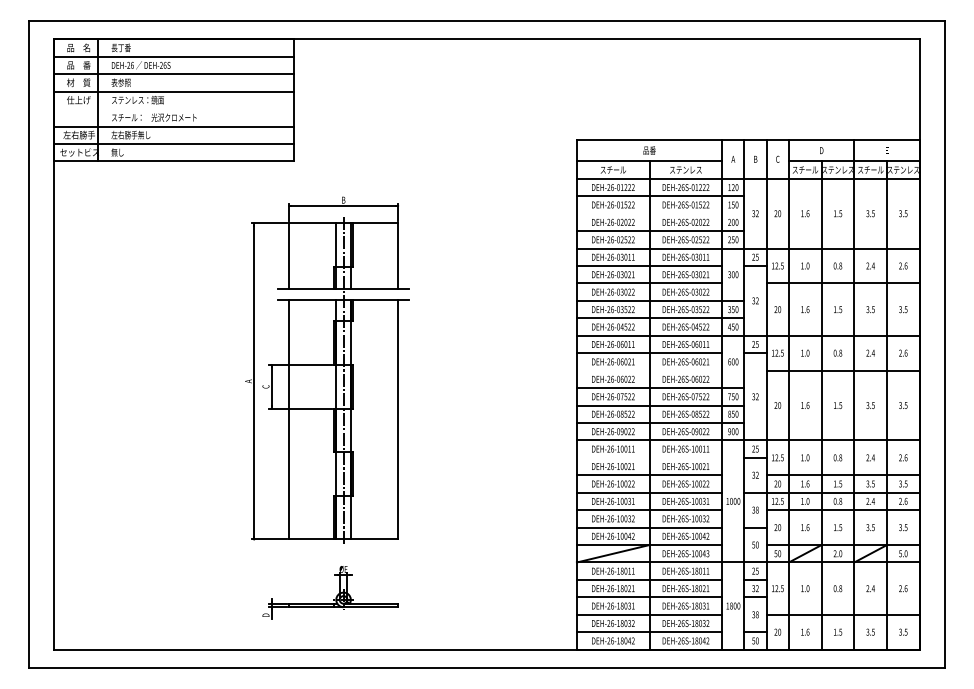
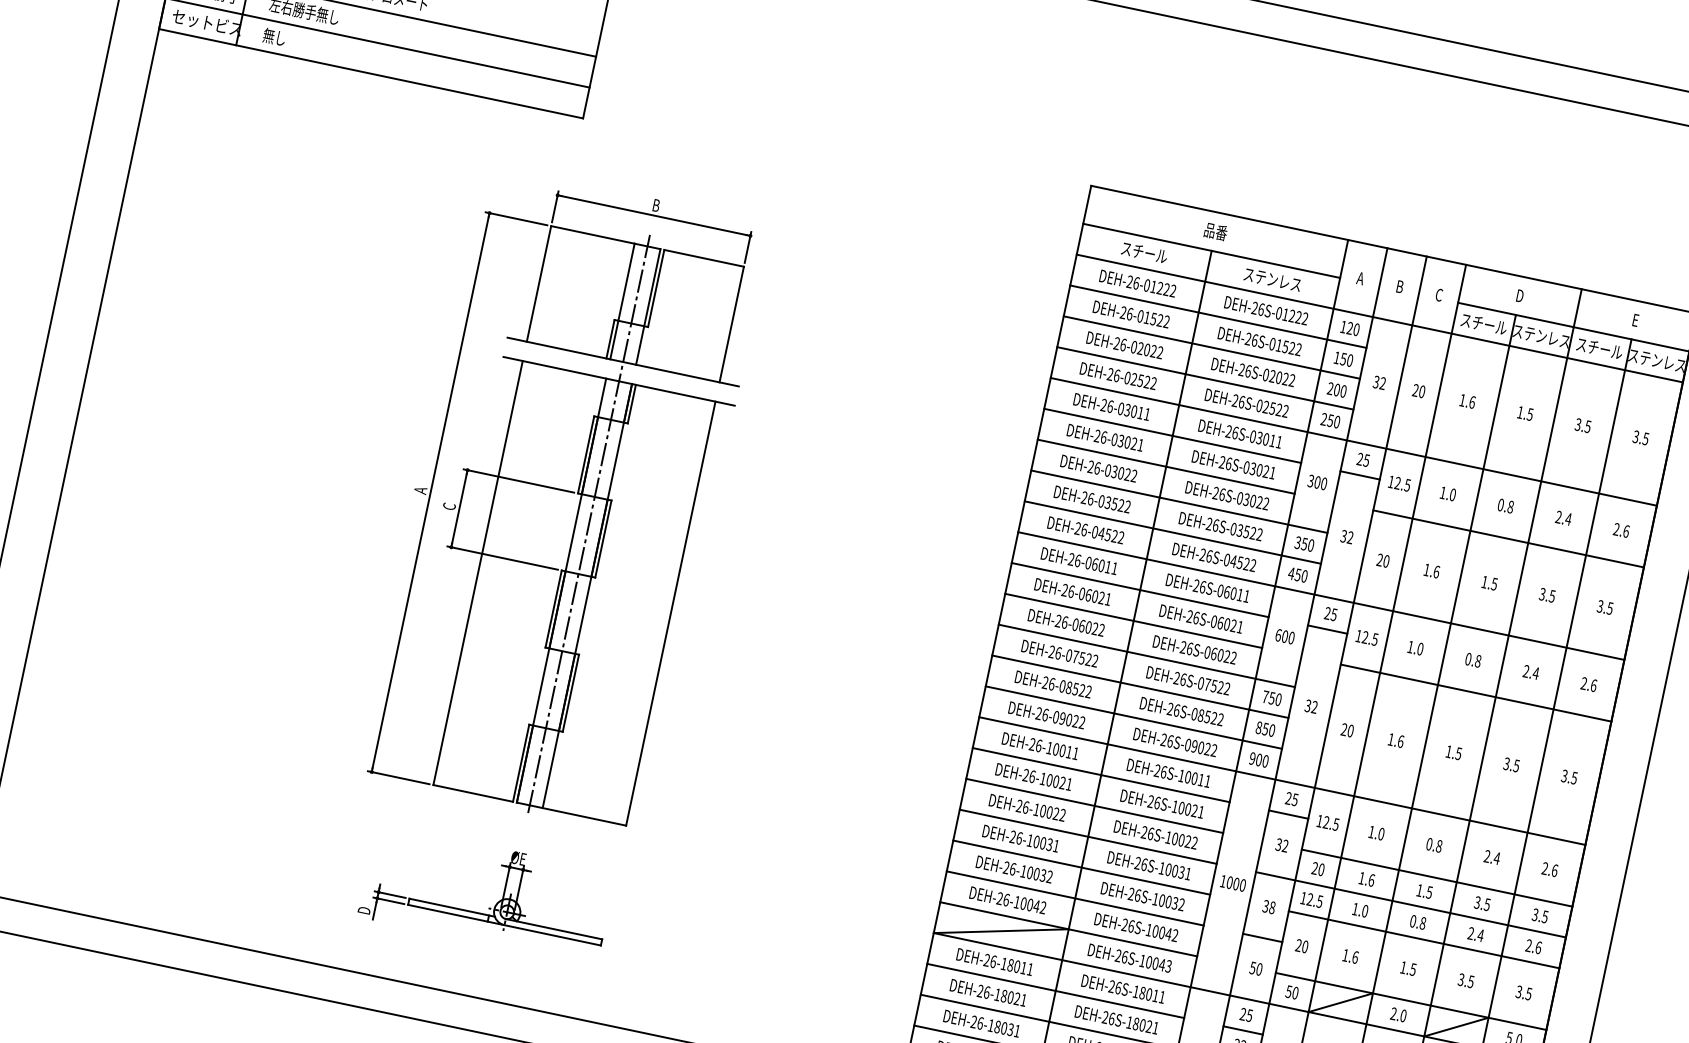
line: (660, 213) -> (1211, 347), added
line: (649, 370) -> (1133, 620), added
line: (649, 457) -> (1101, 774), added

